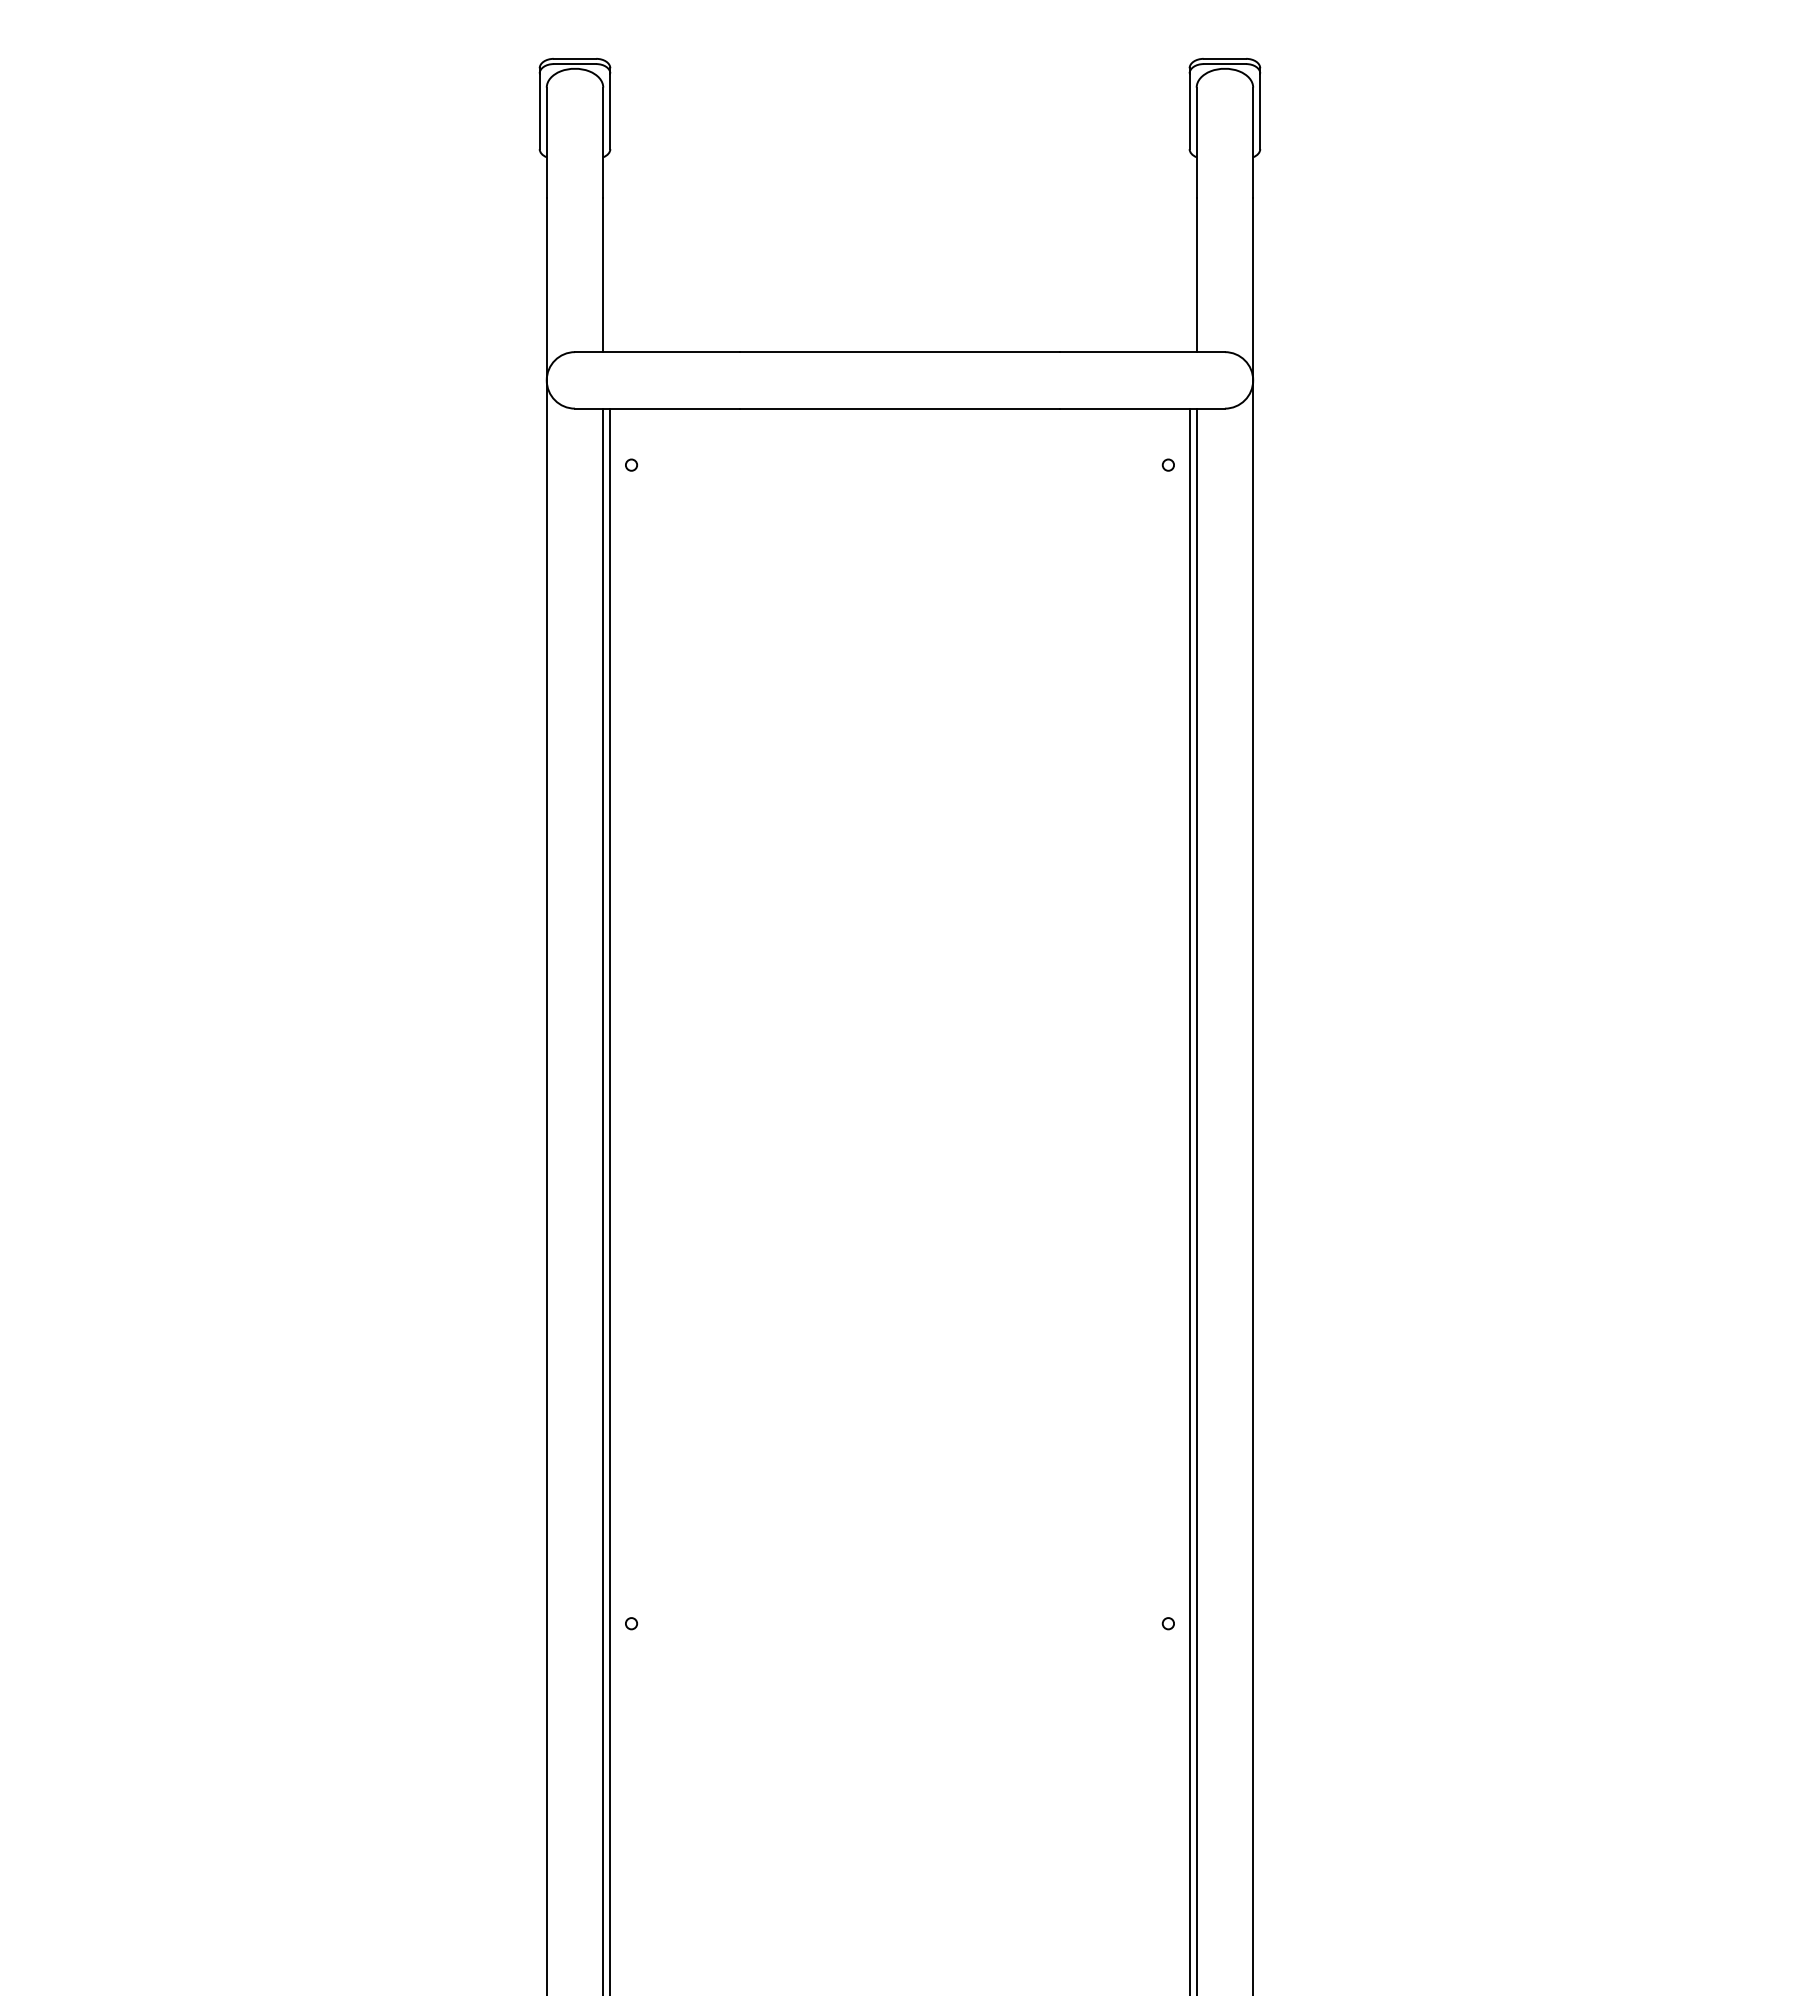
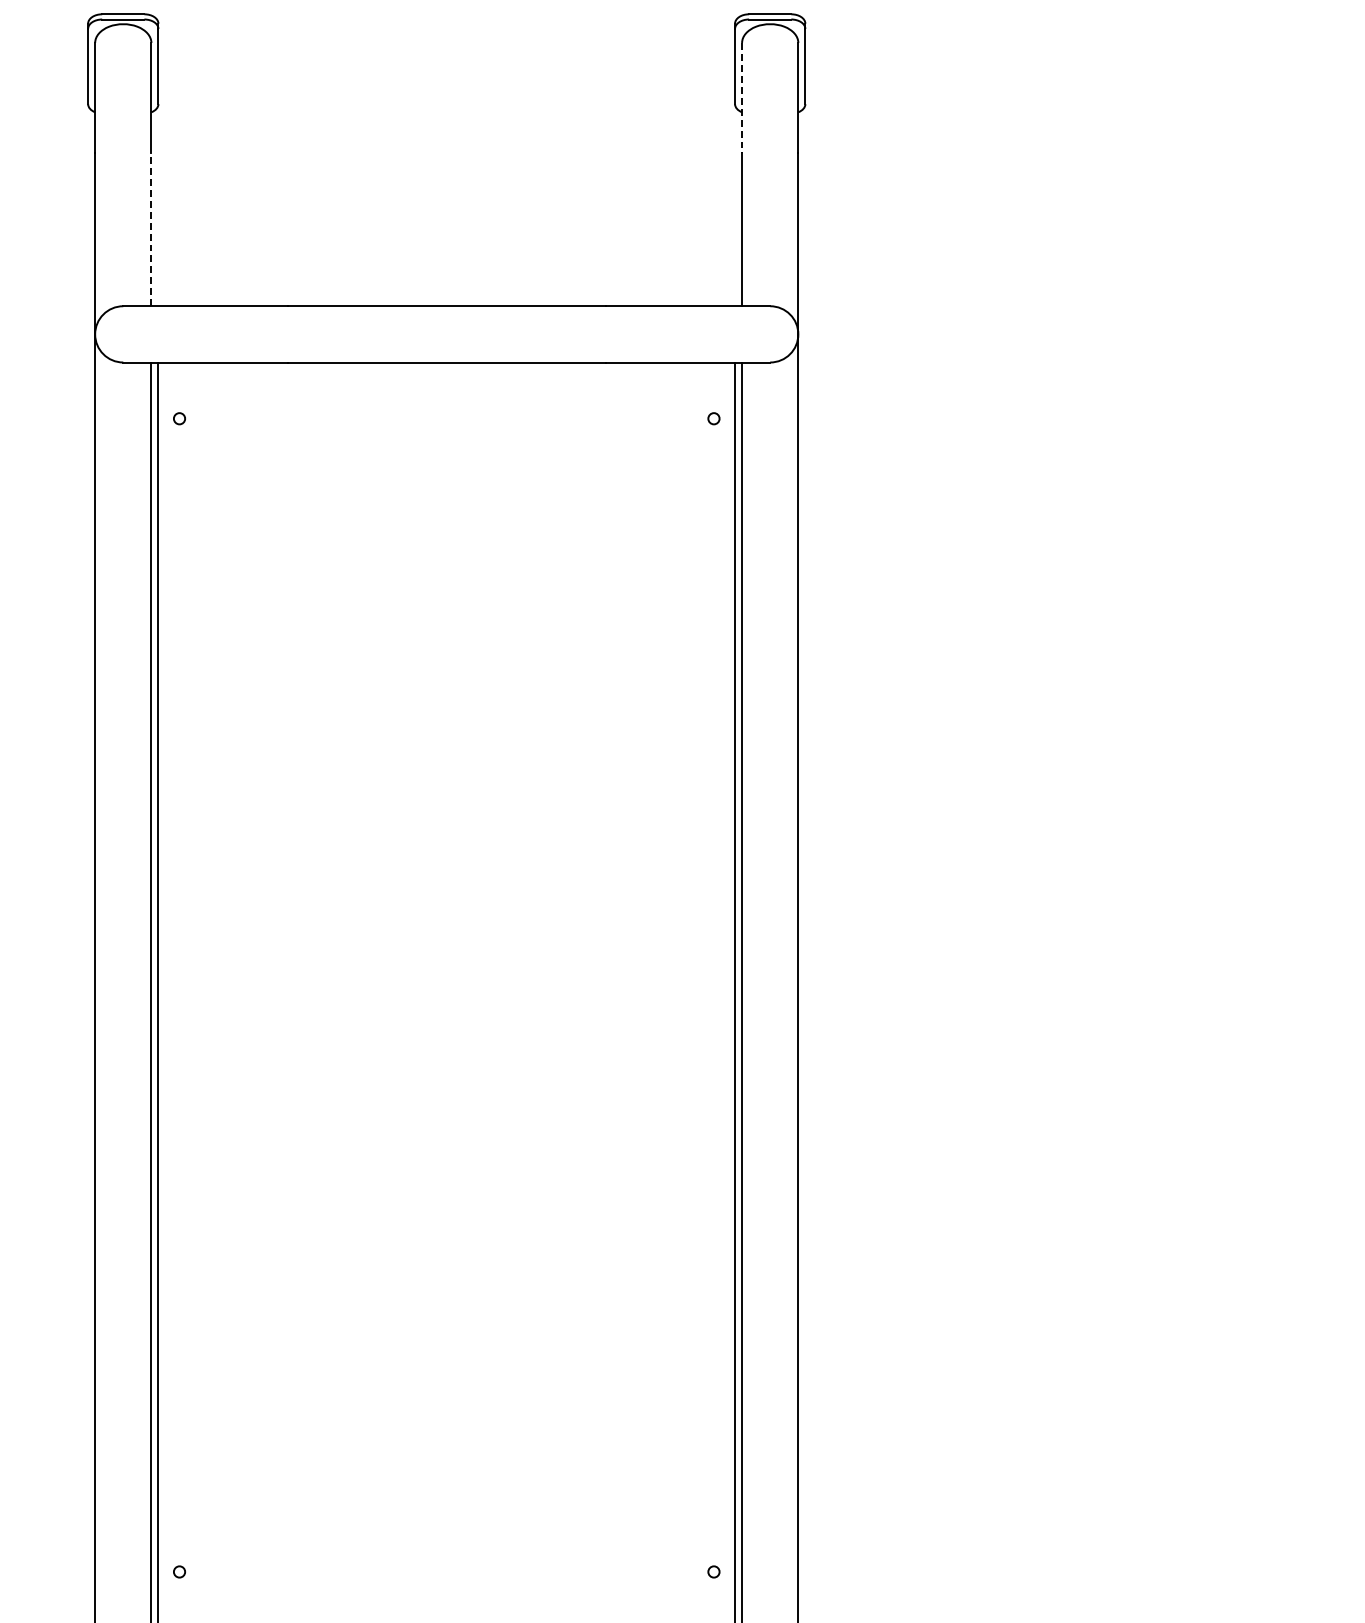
line: (1196, 143) -> (741, 98), solid -> dashed
line: (603, 274) -> (151, 228), solid -> dashed

